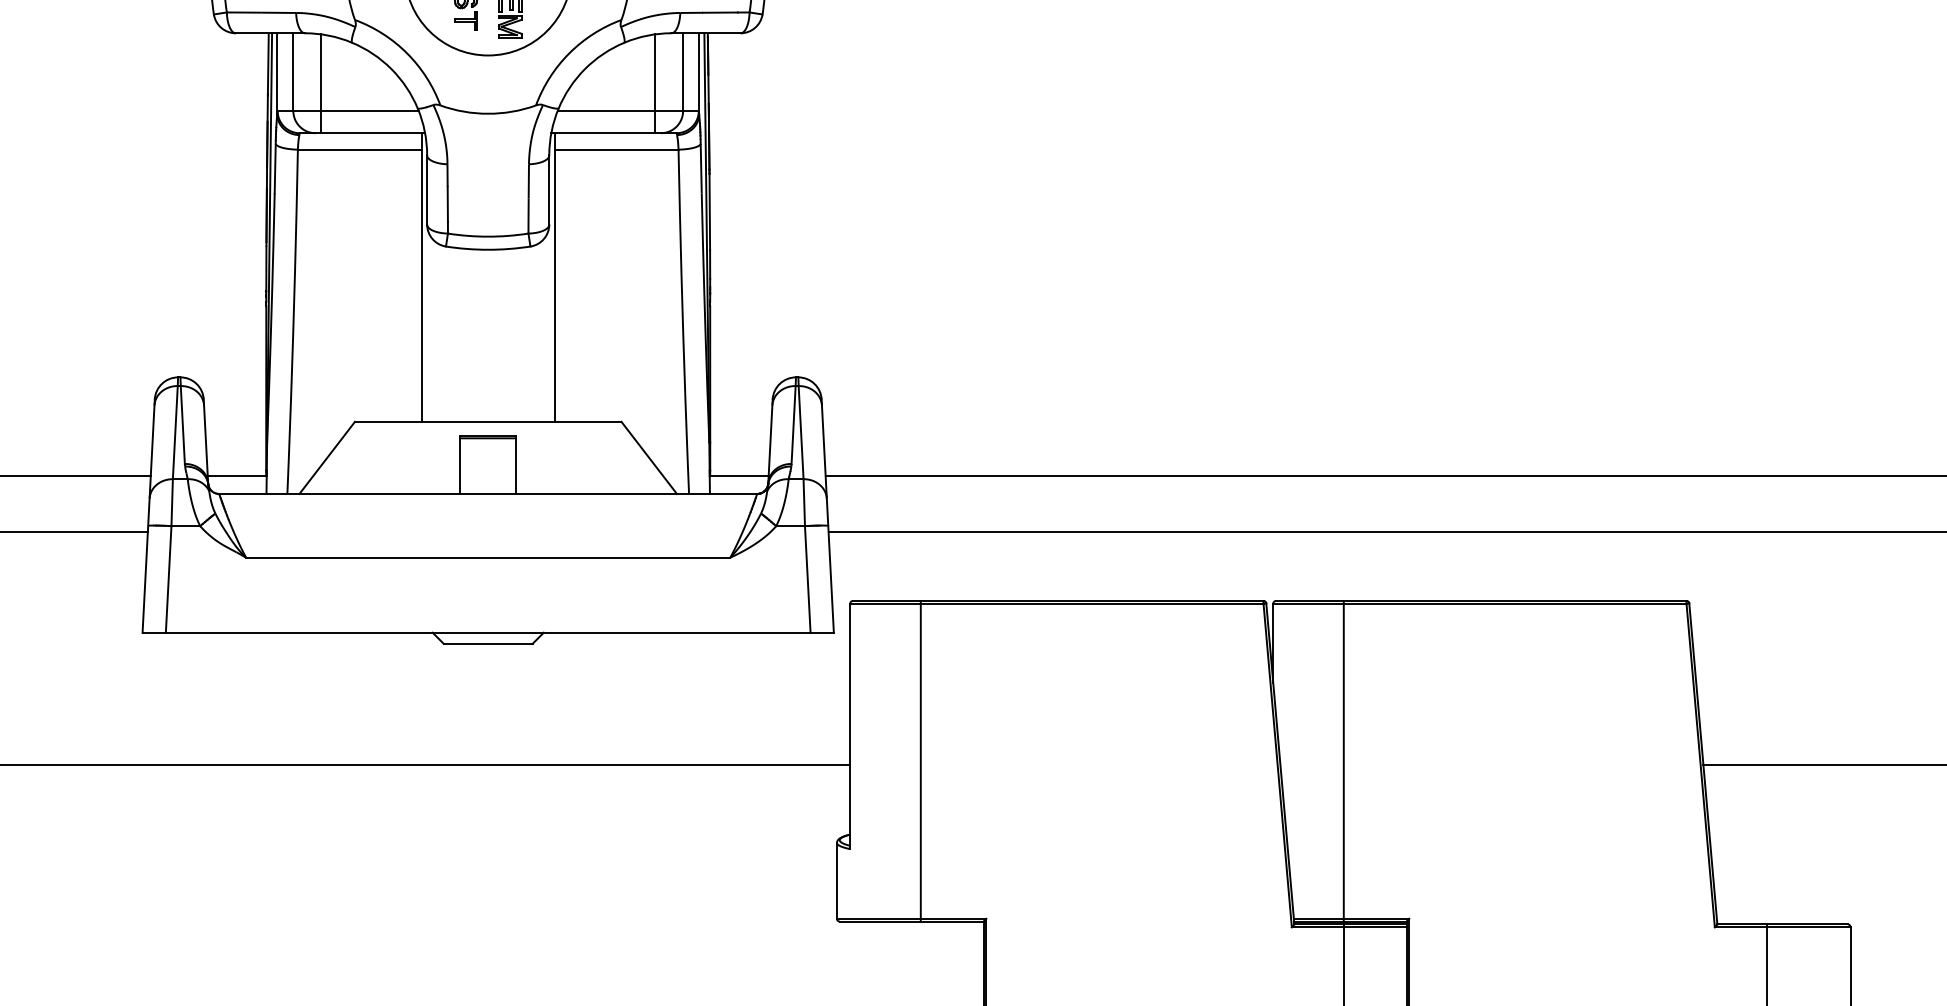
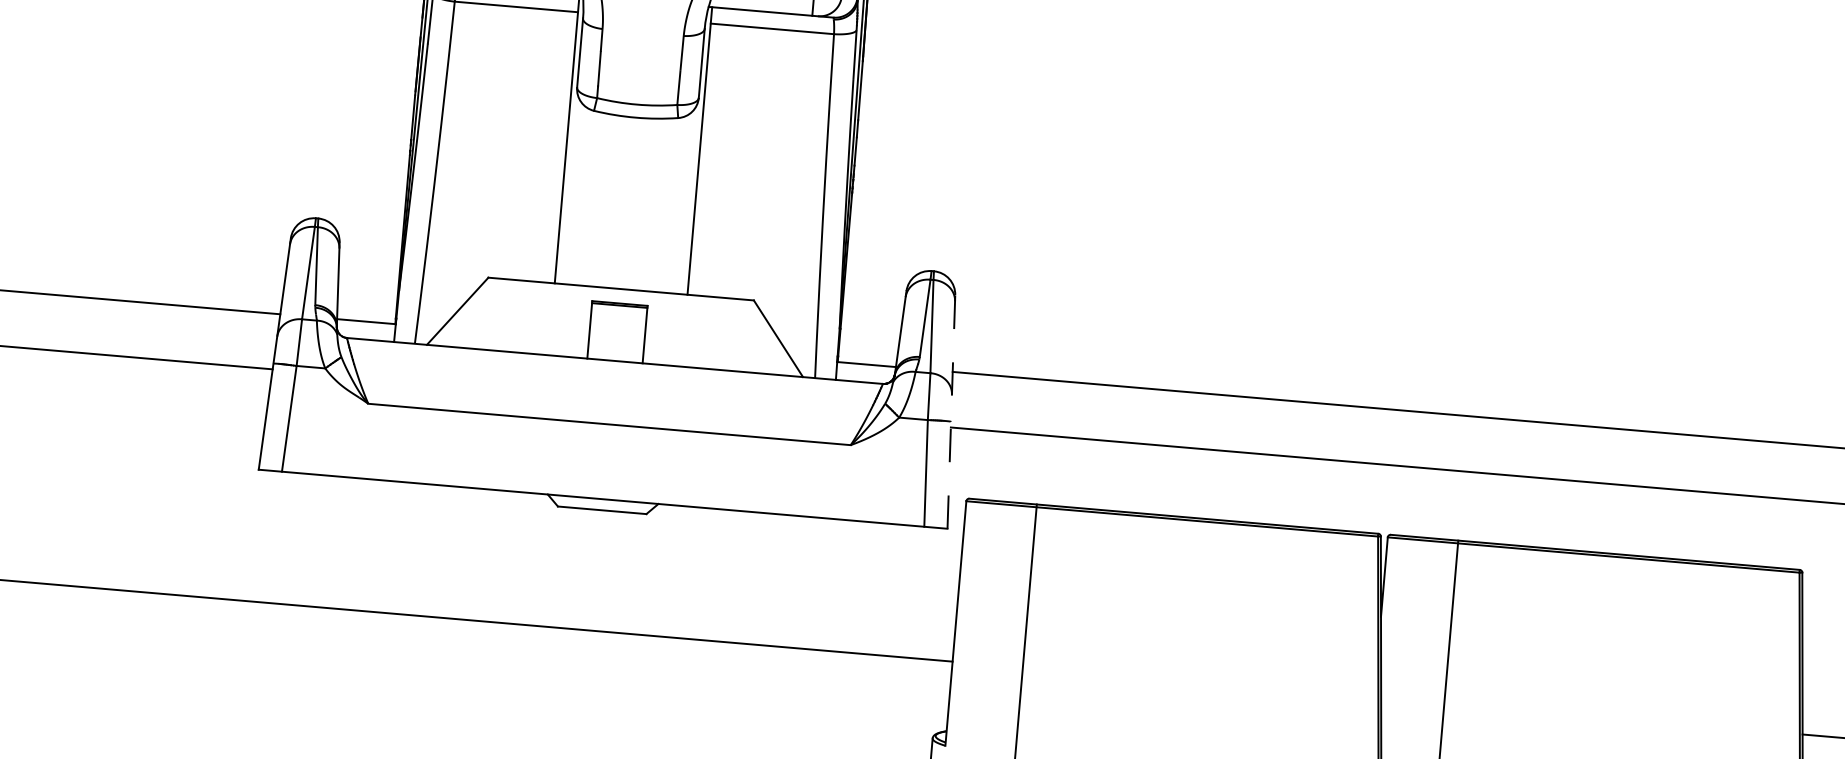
line: (827, 516) -> (951, 412), solid -> dashed

